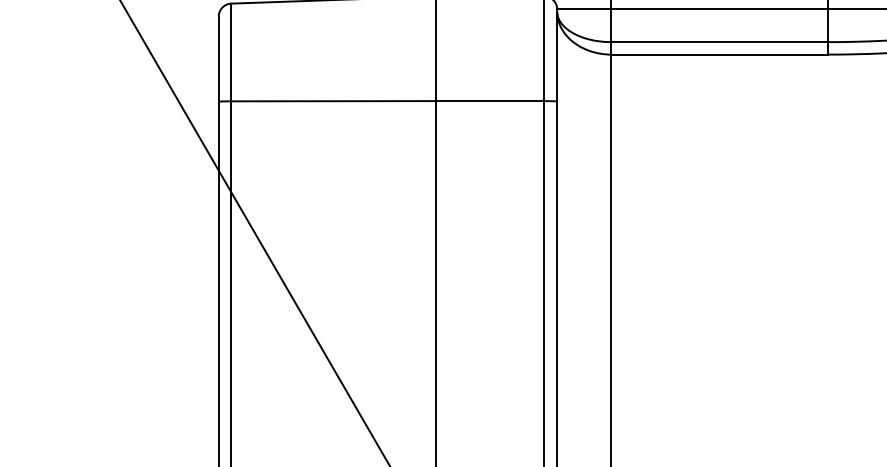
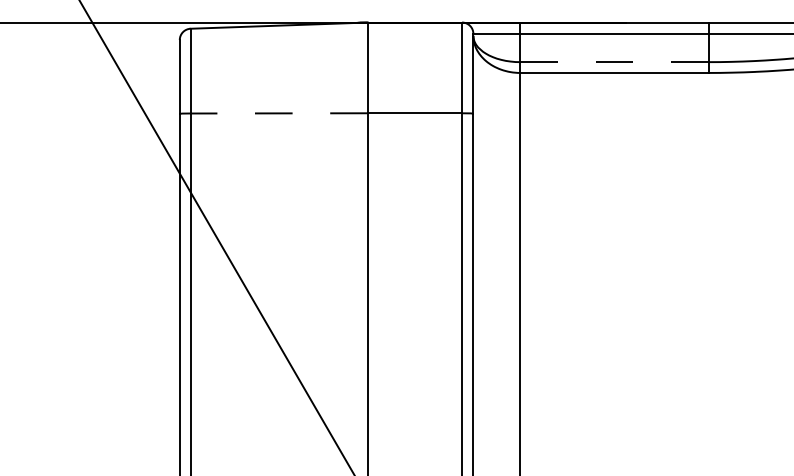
line: (719, 42) -> (614, 62), solid -> dashed
line: (333, 101) -> (279, 113), solid -> dashed

